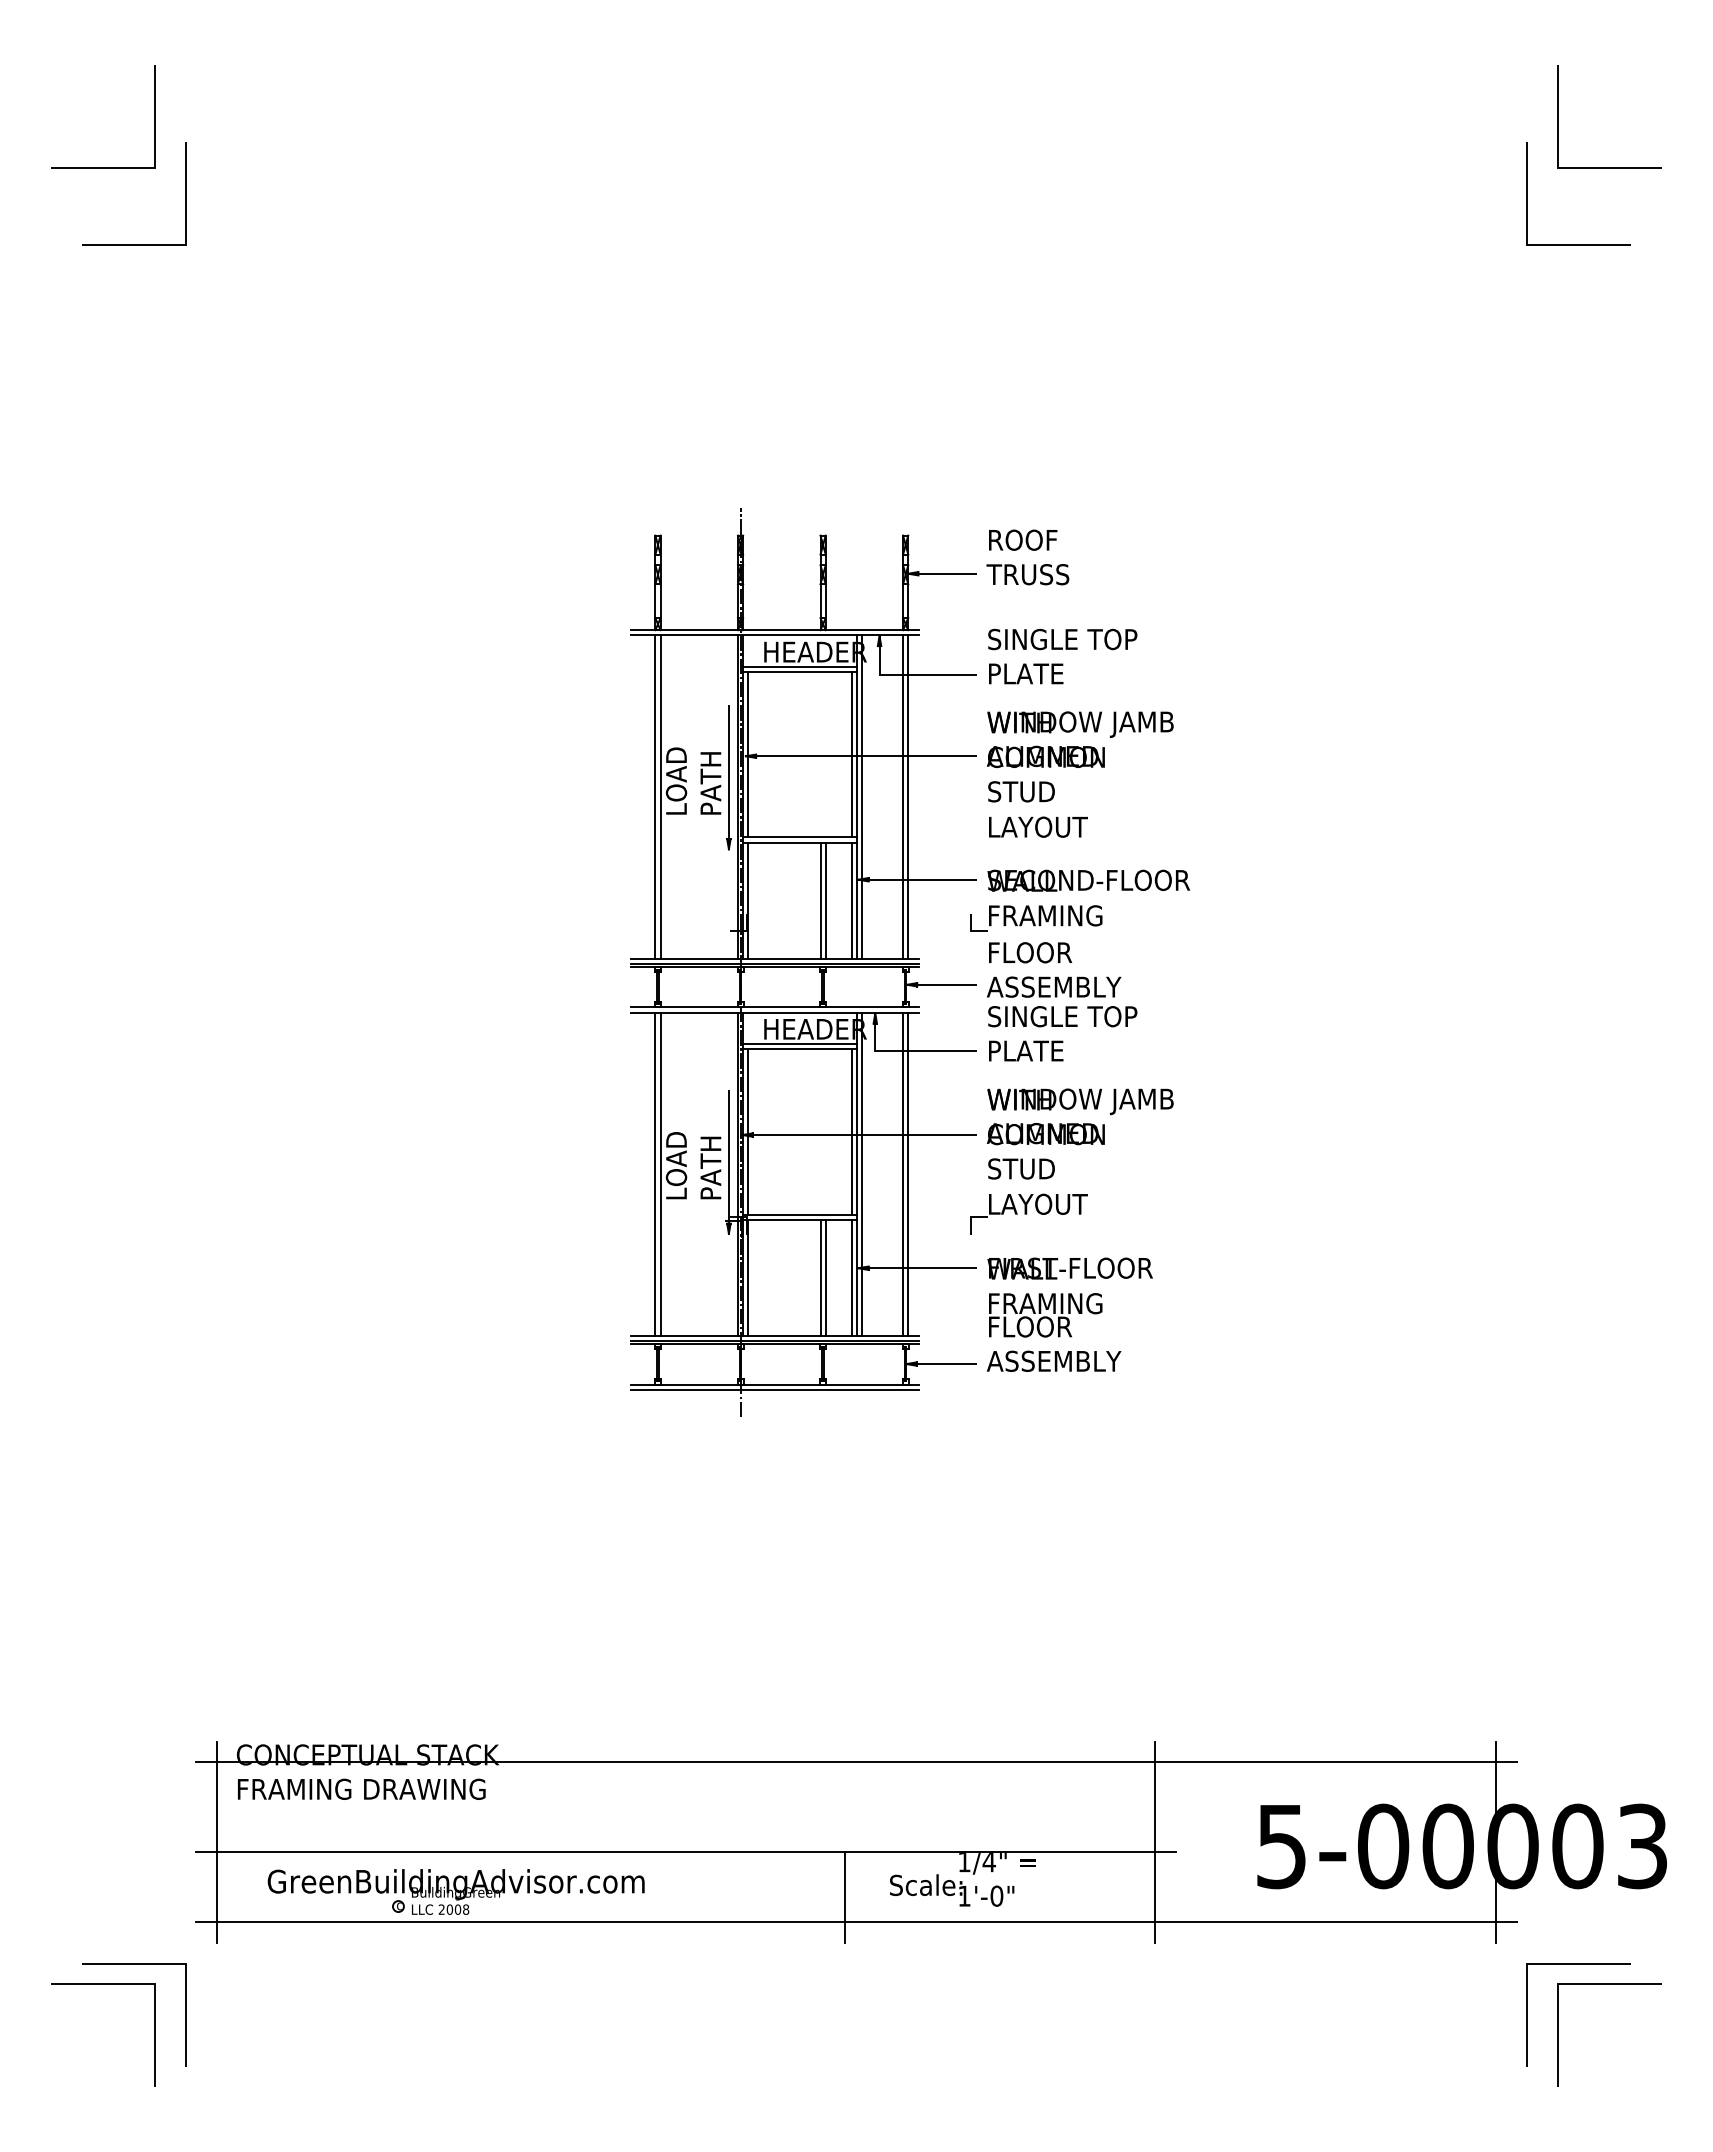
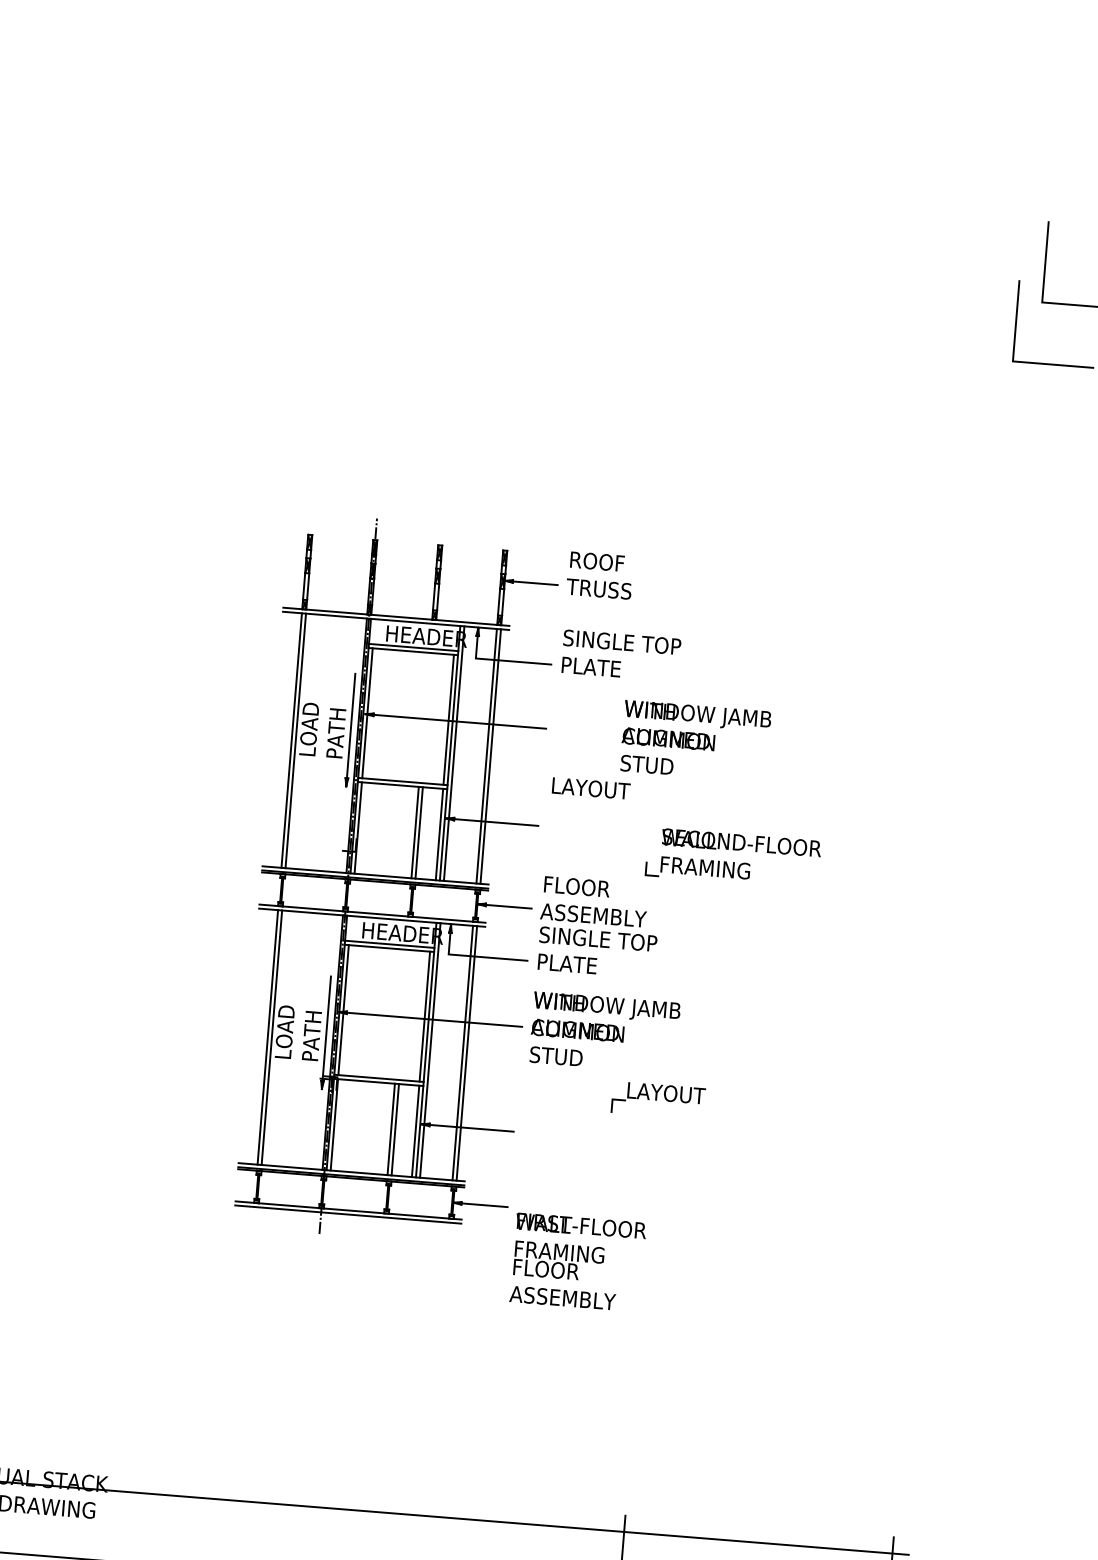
text: (1079, 756) -> (694, 740), moved
part: (1080, 900) -> (733, 858), moved
part: (1028, 1213) -> (658, 1099), moved
text: (1069, 1314) -> (577, 1262), moved

